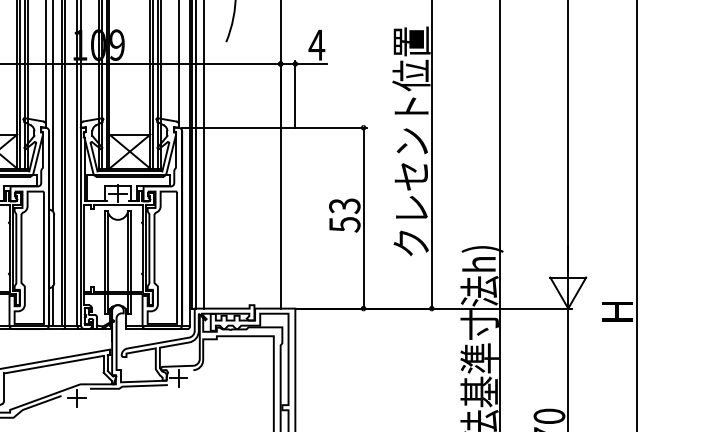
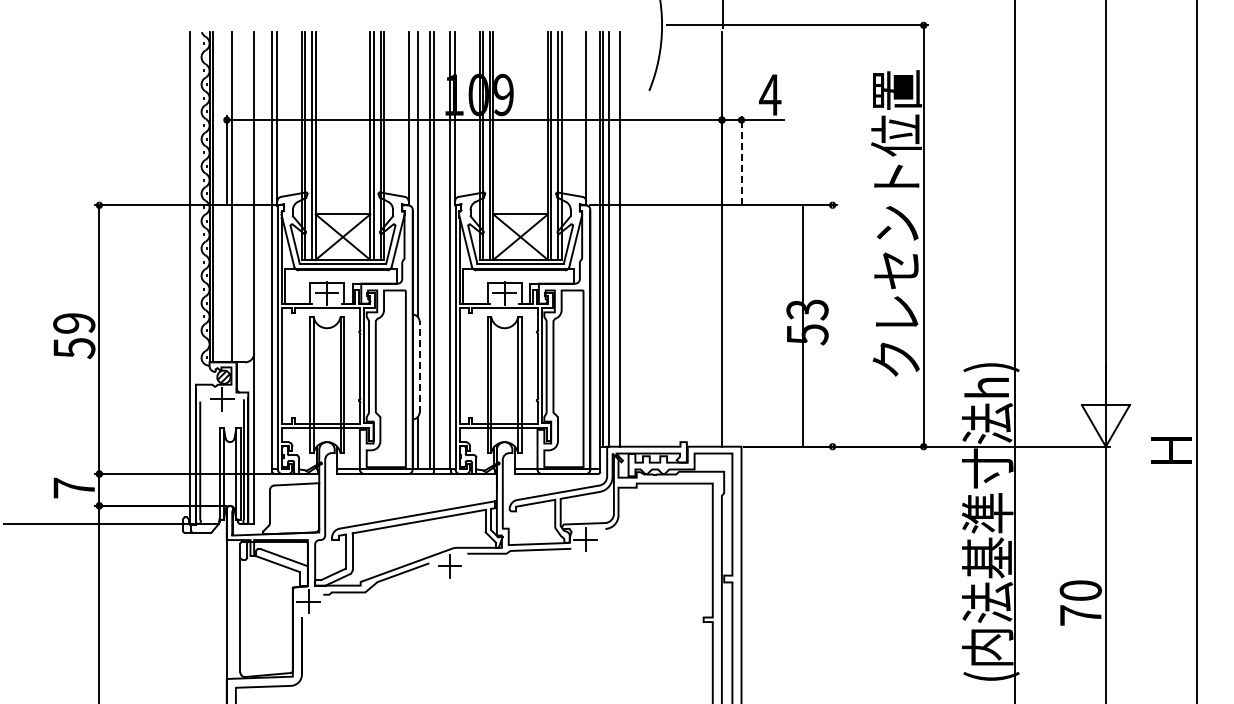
line: (295, 94) -> (741, 160), solid -> dashed
line: (363, 217) -> (802, 325), moved
line: (54, 249) -> (419, 367), solid -> dashed

